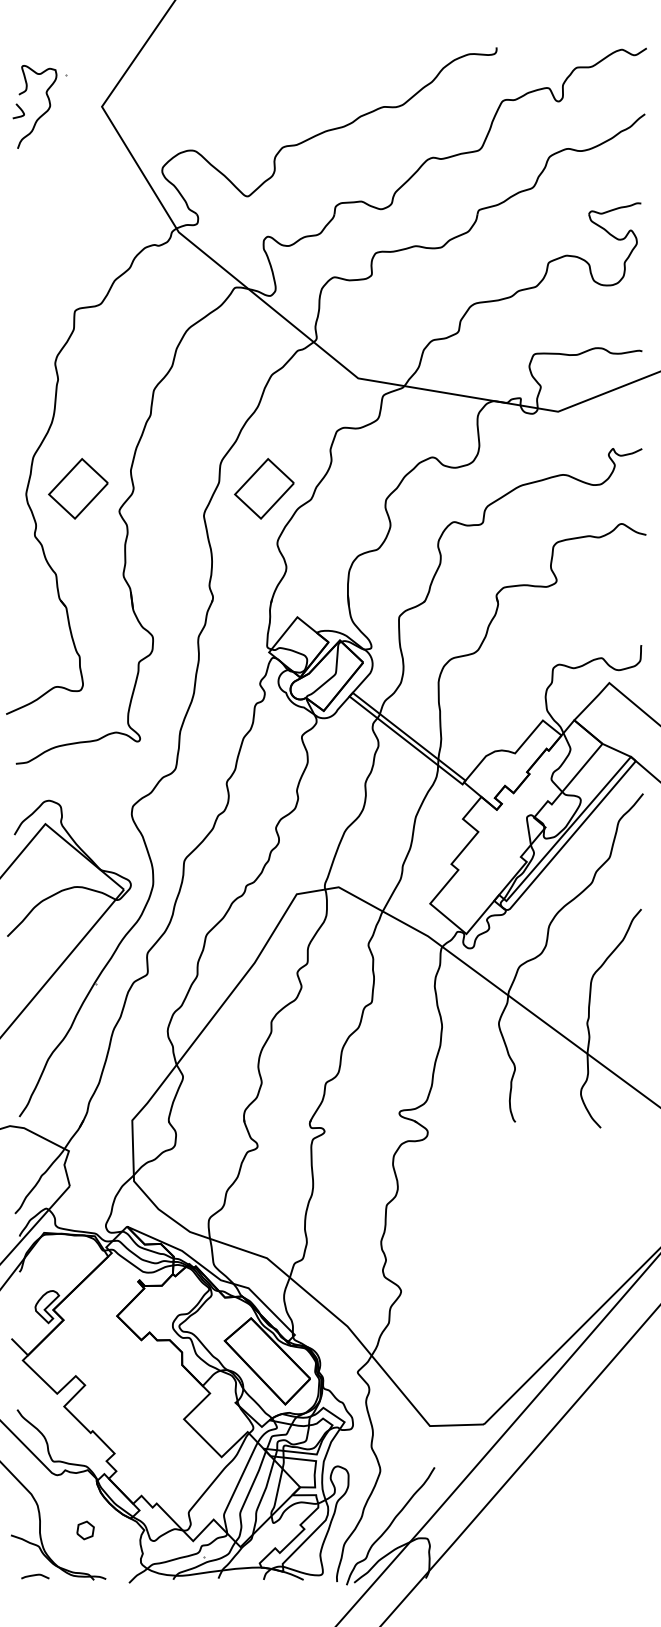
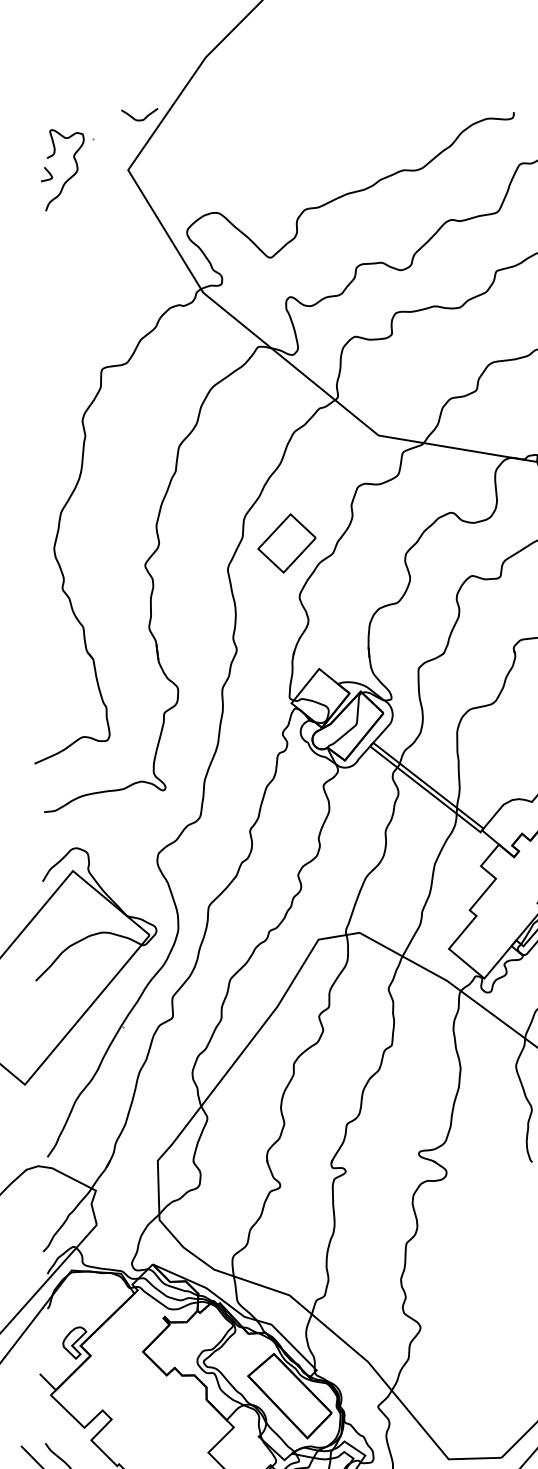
curve: (115, 54) -> (141, 119), added
part: (78, 488) -> (105, 543), removed

